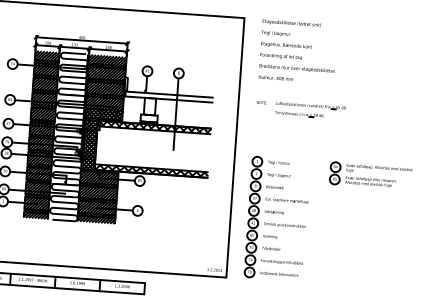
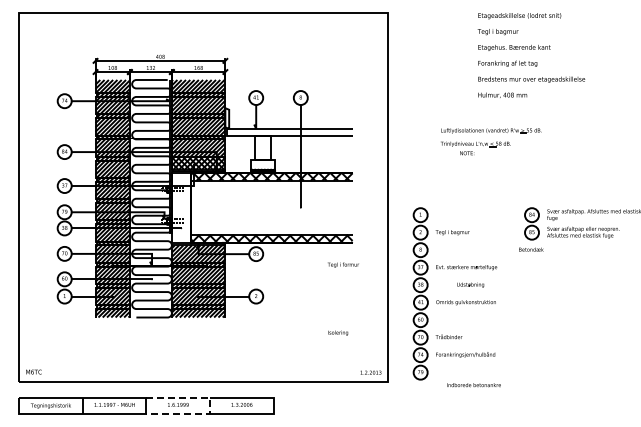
text: (298, 51) -> (531, 55), moved
text: (262, 102) -> (467, 153), moved
hatch: (89, 144) -> (181, 207), removed
text: (279, 162) -> (343, 264), moved
text: (275, 187) -> (531, 249), moved
text: (274, 211) -> (470, 284), moved
text: (270, 236) -> (338, 332), moved
text: (279, 274) -> (473, 385), moved
line: (100, 285) -> (210, 406), solid -> dashed

